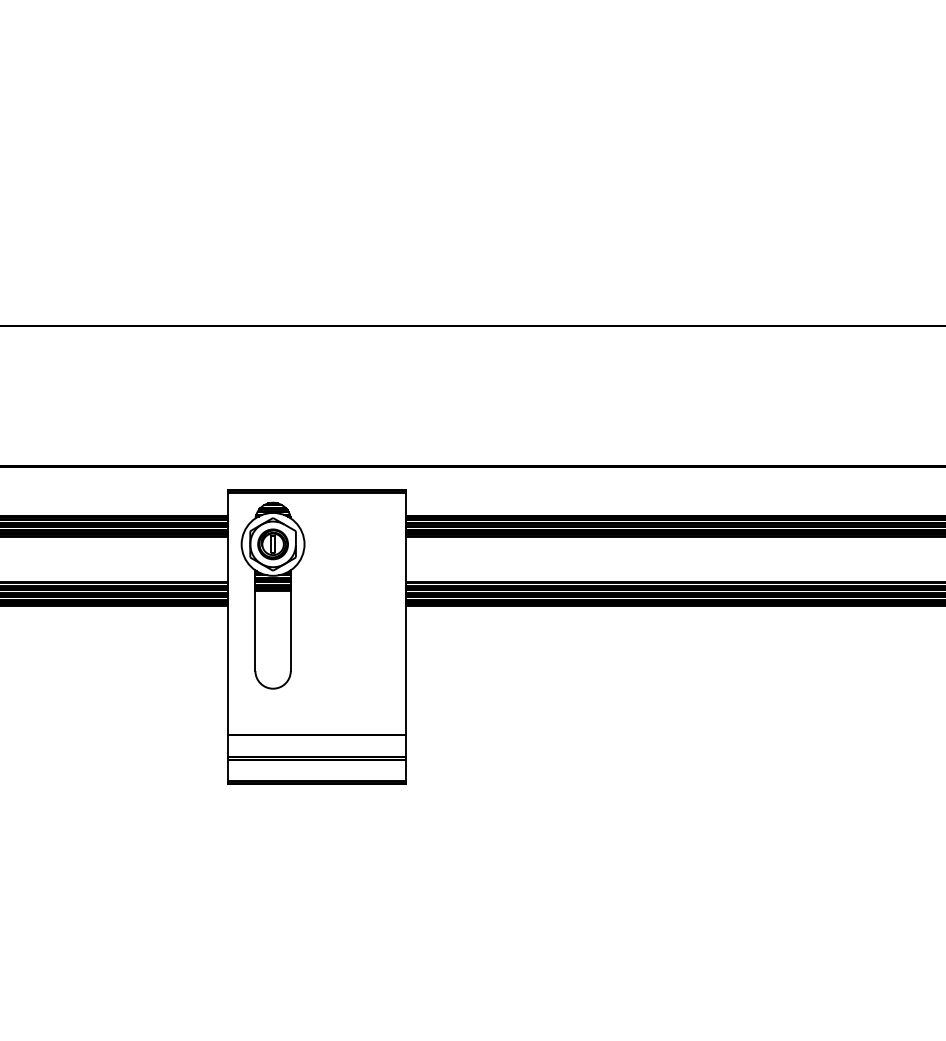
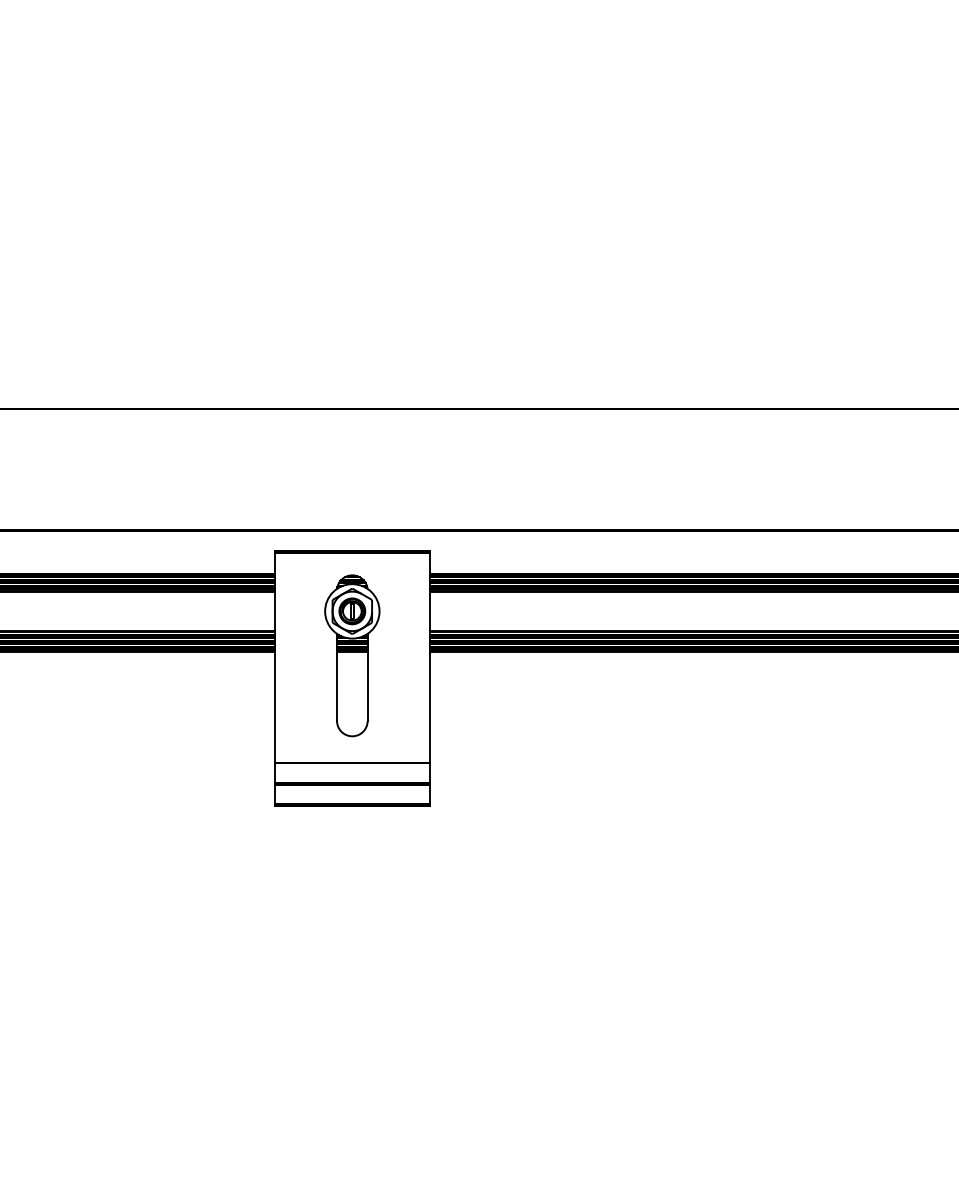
part: (273, 595) -> (352, 655), moved

